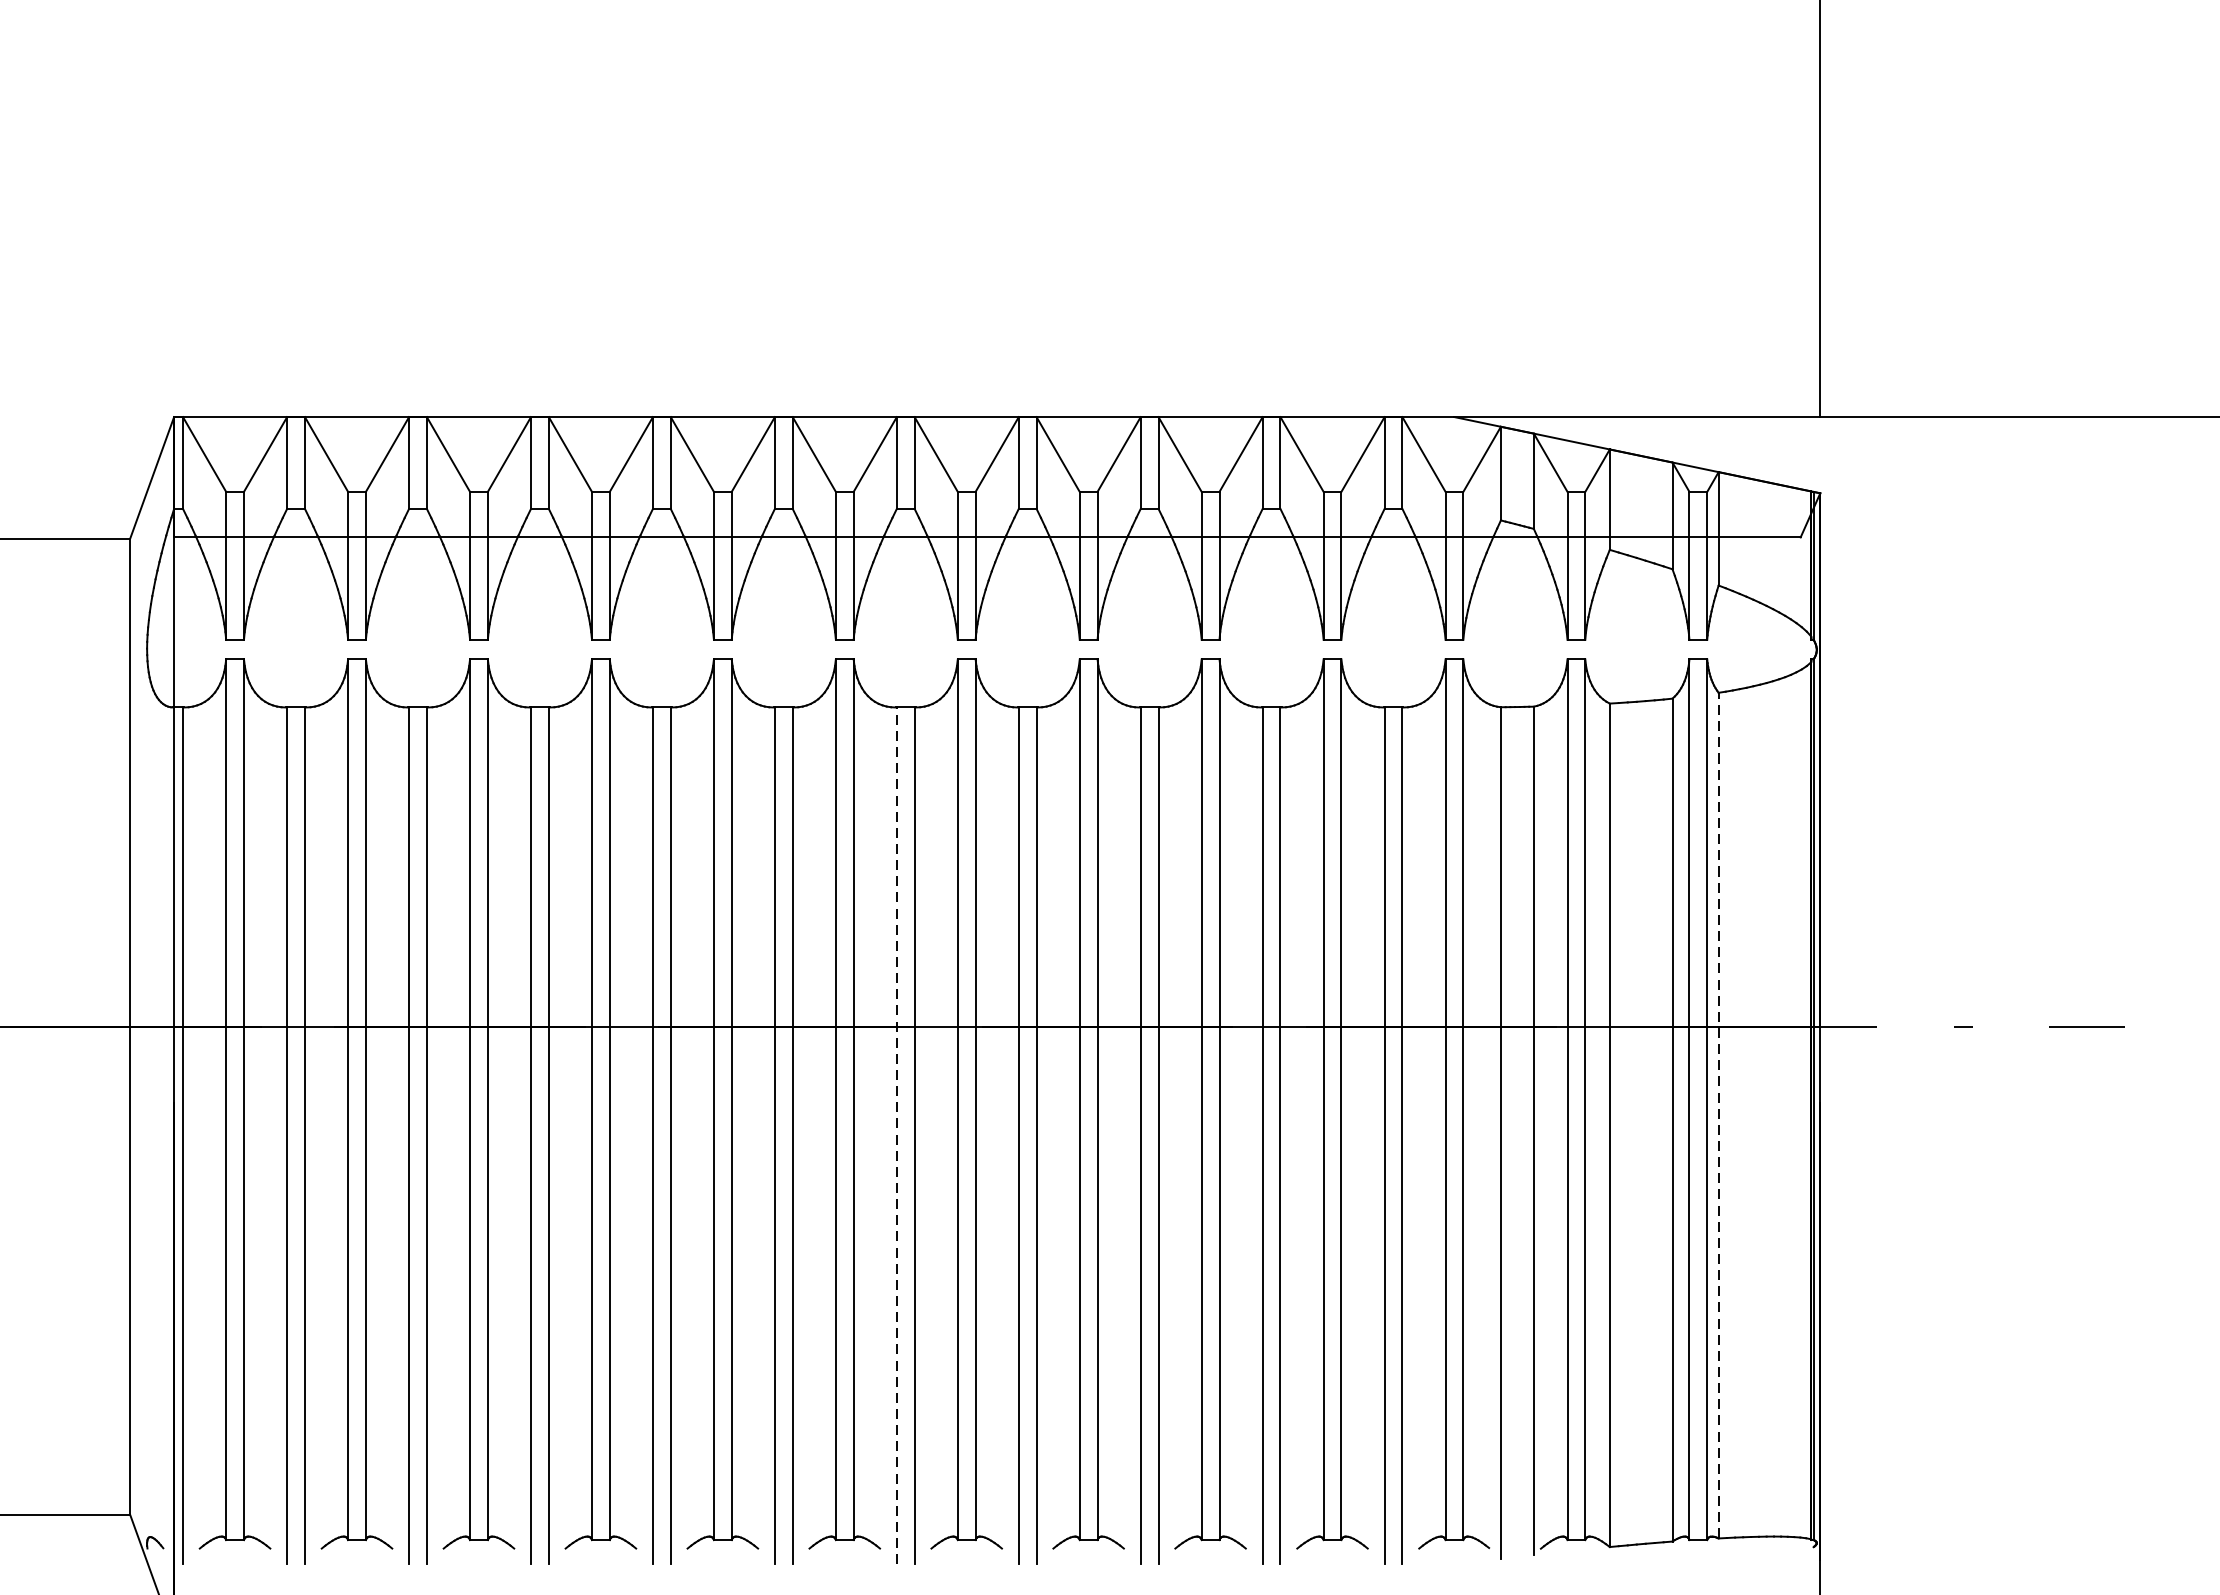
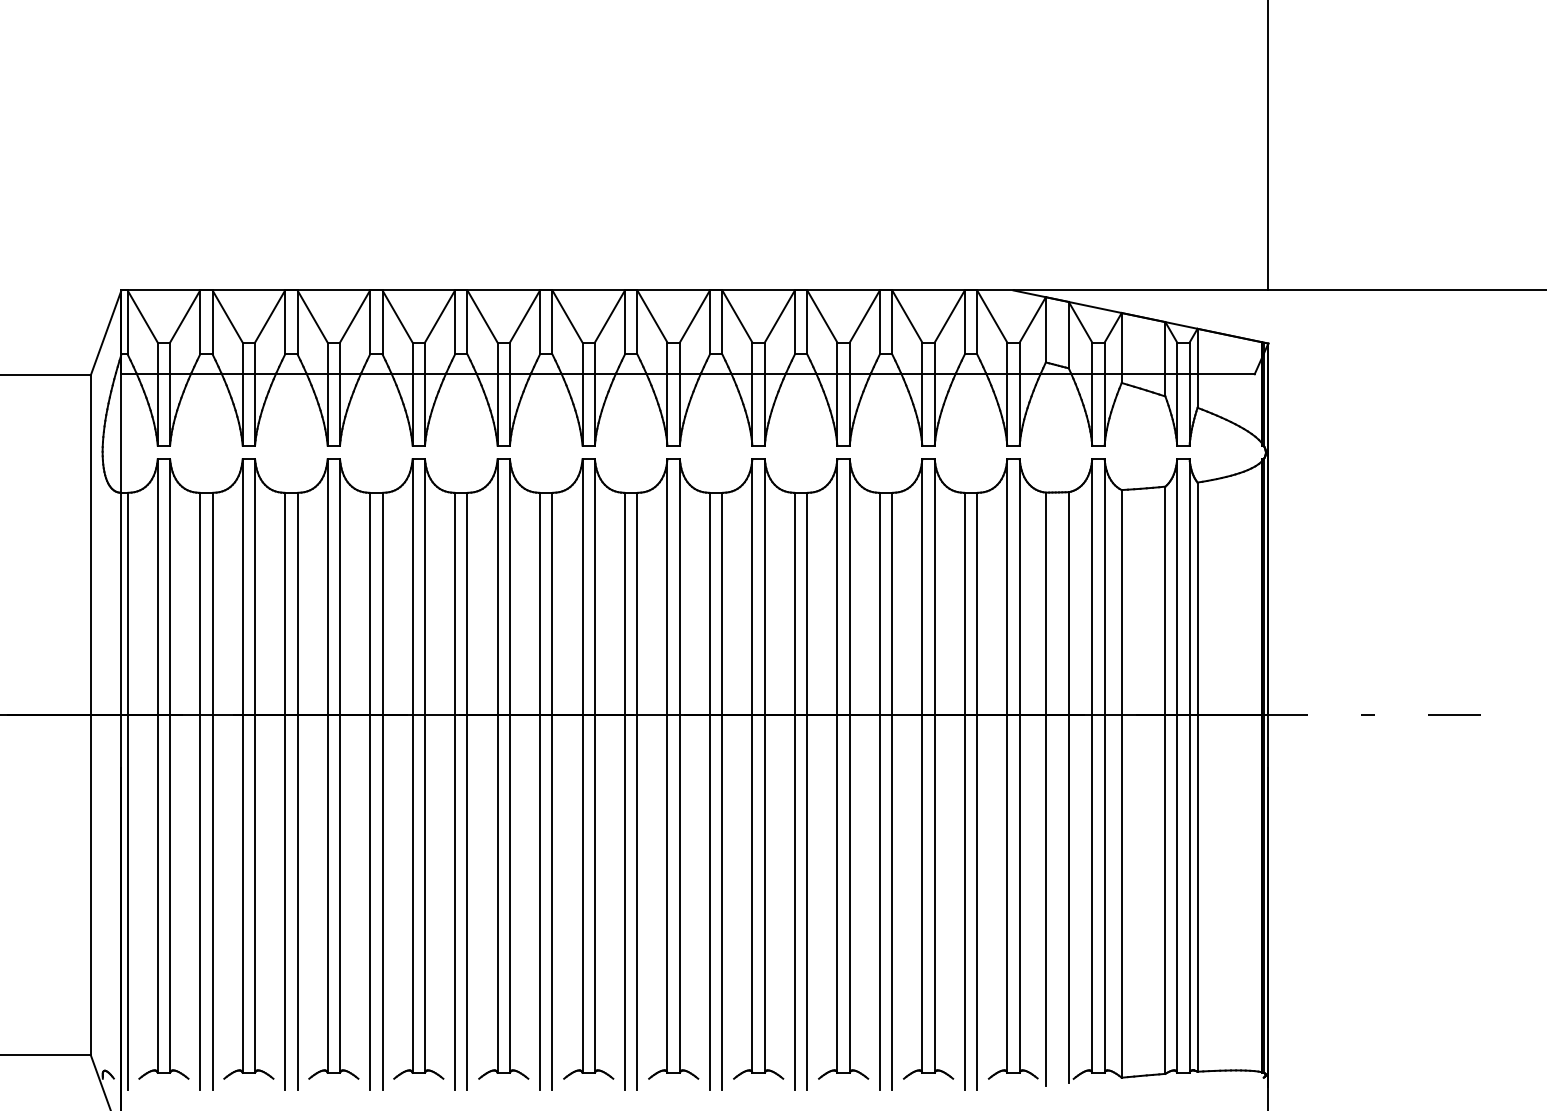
line: (1718, 1116) -> (1197, 777), dashed -> solid
line: (896, 1134) -> (624, 790), dashed -> solid

